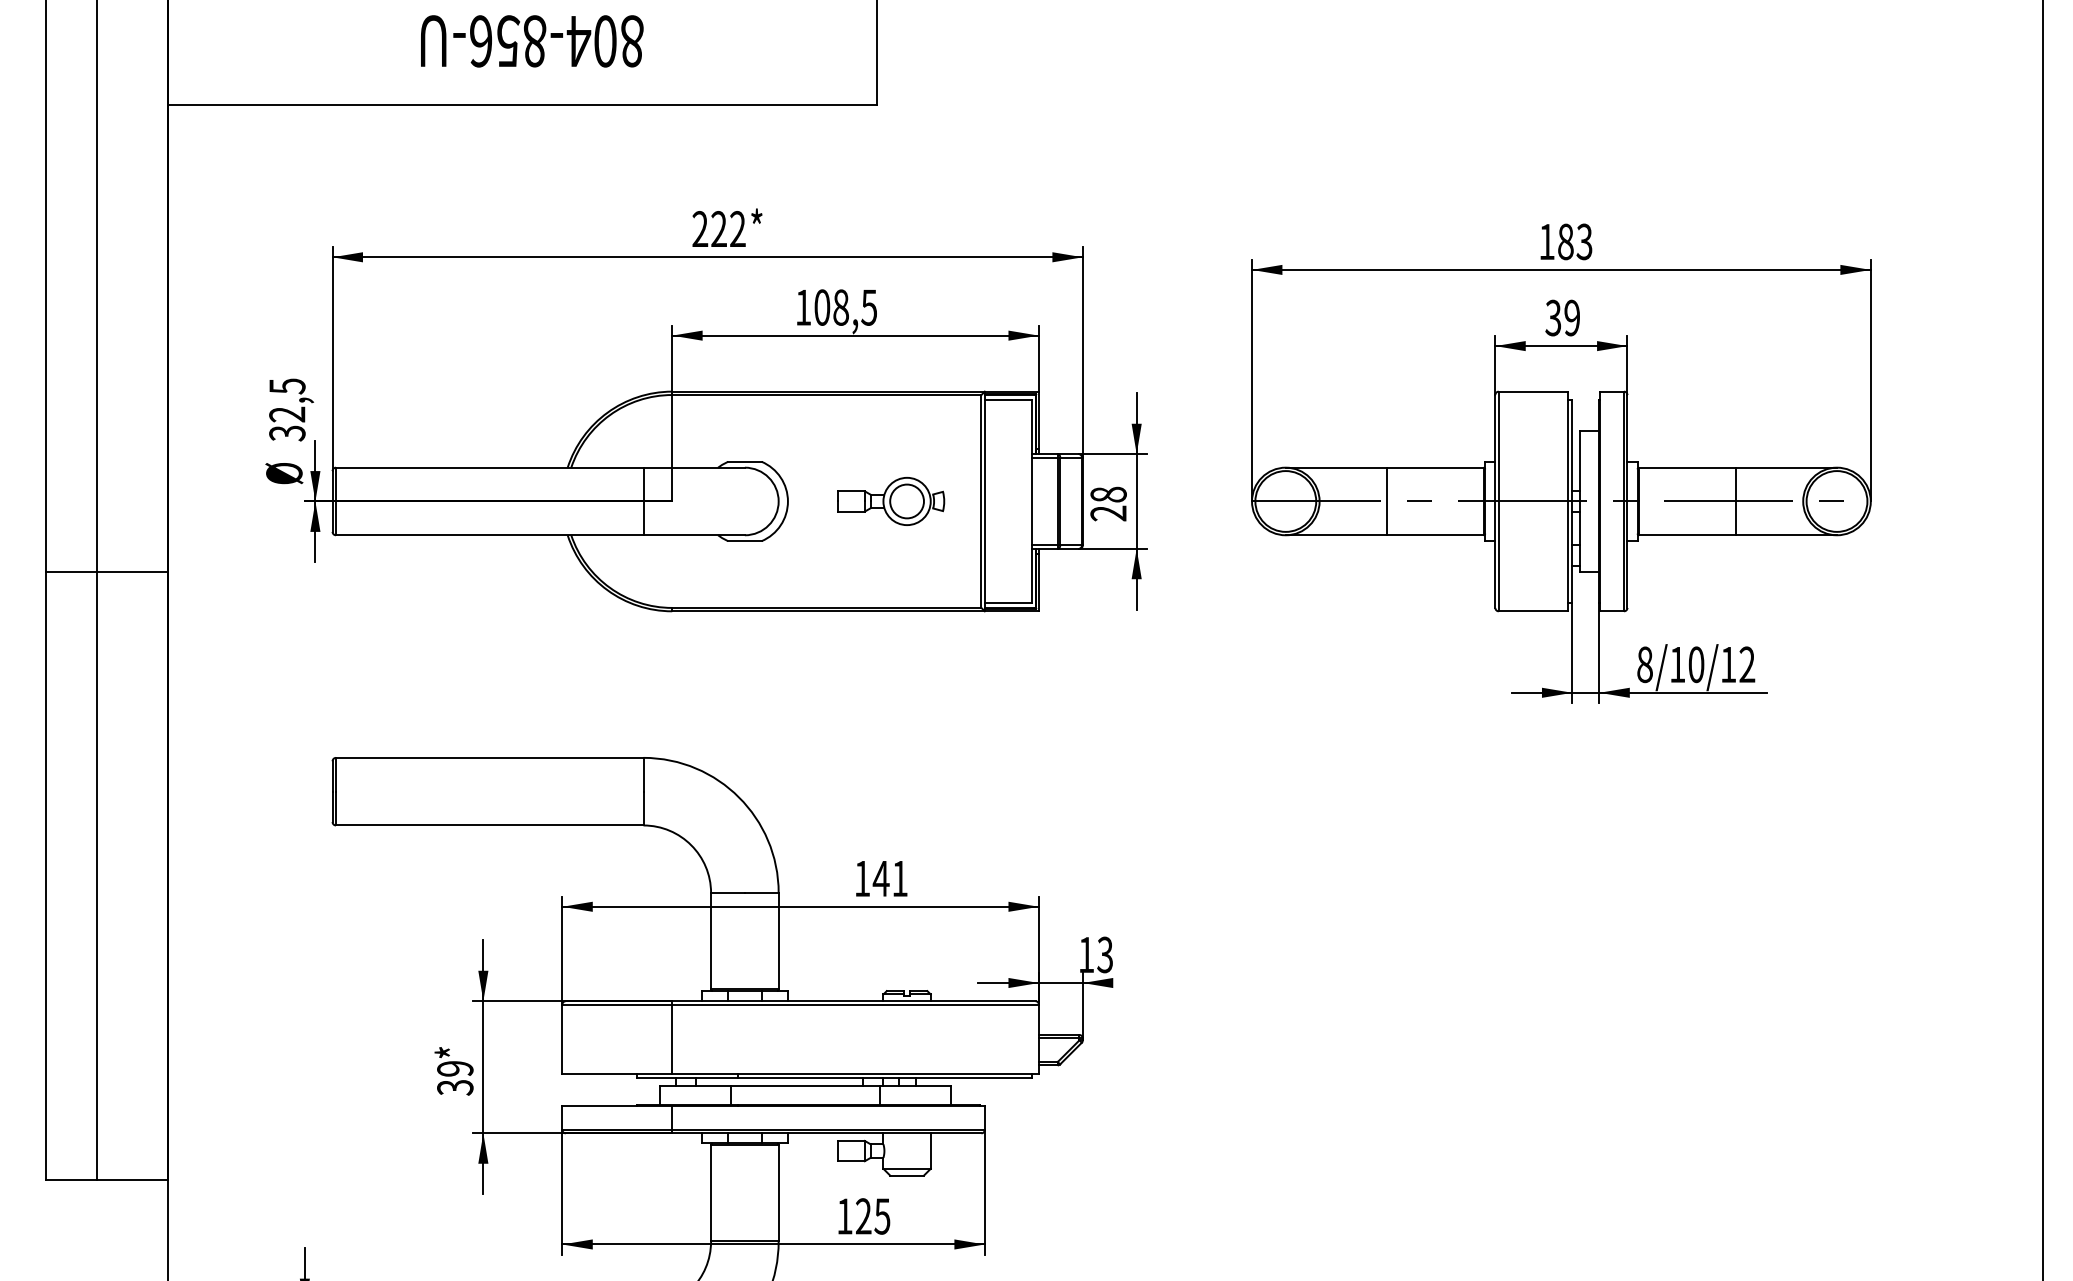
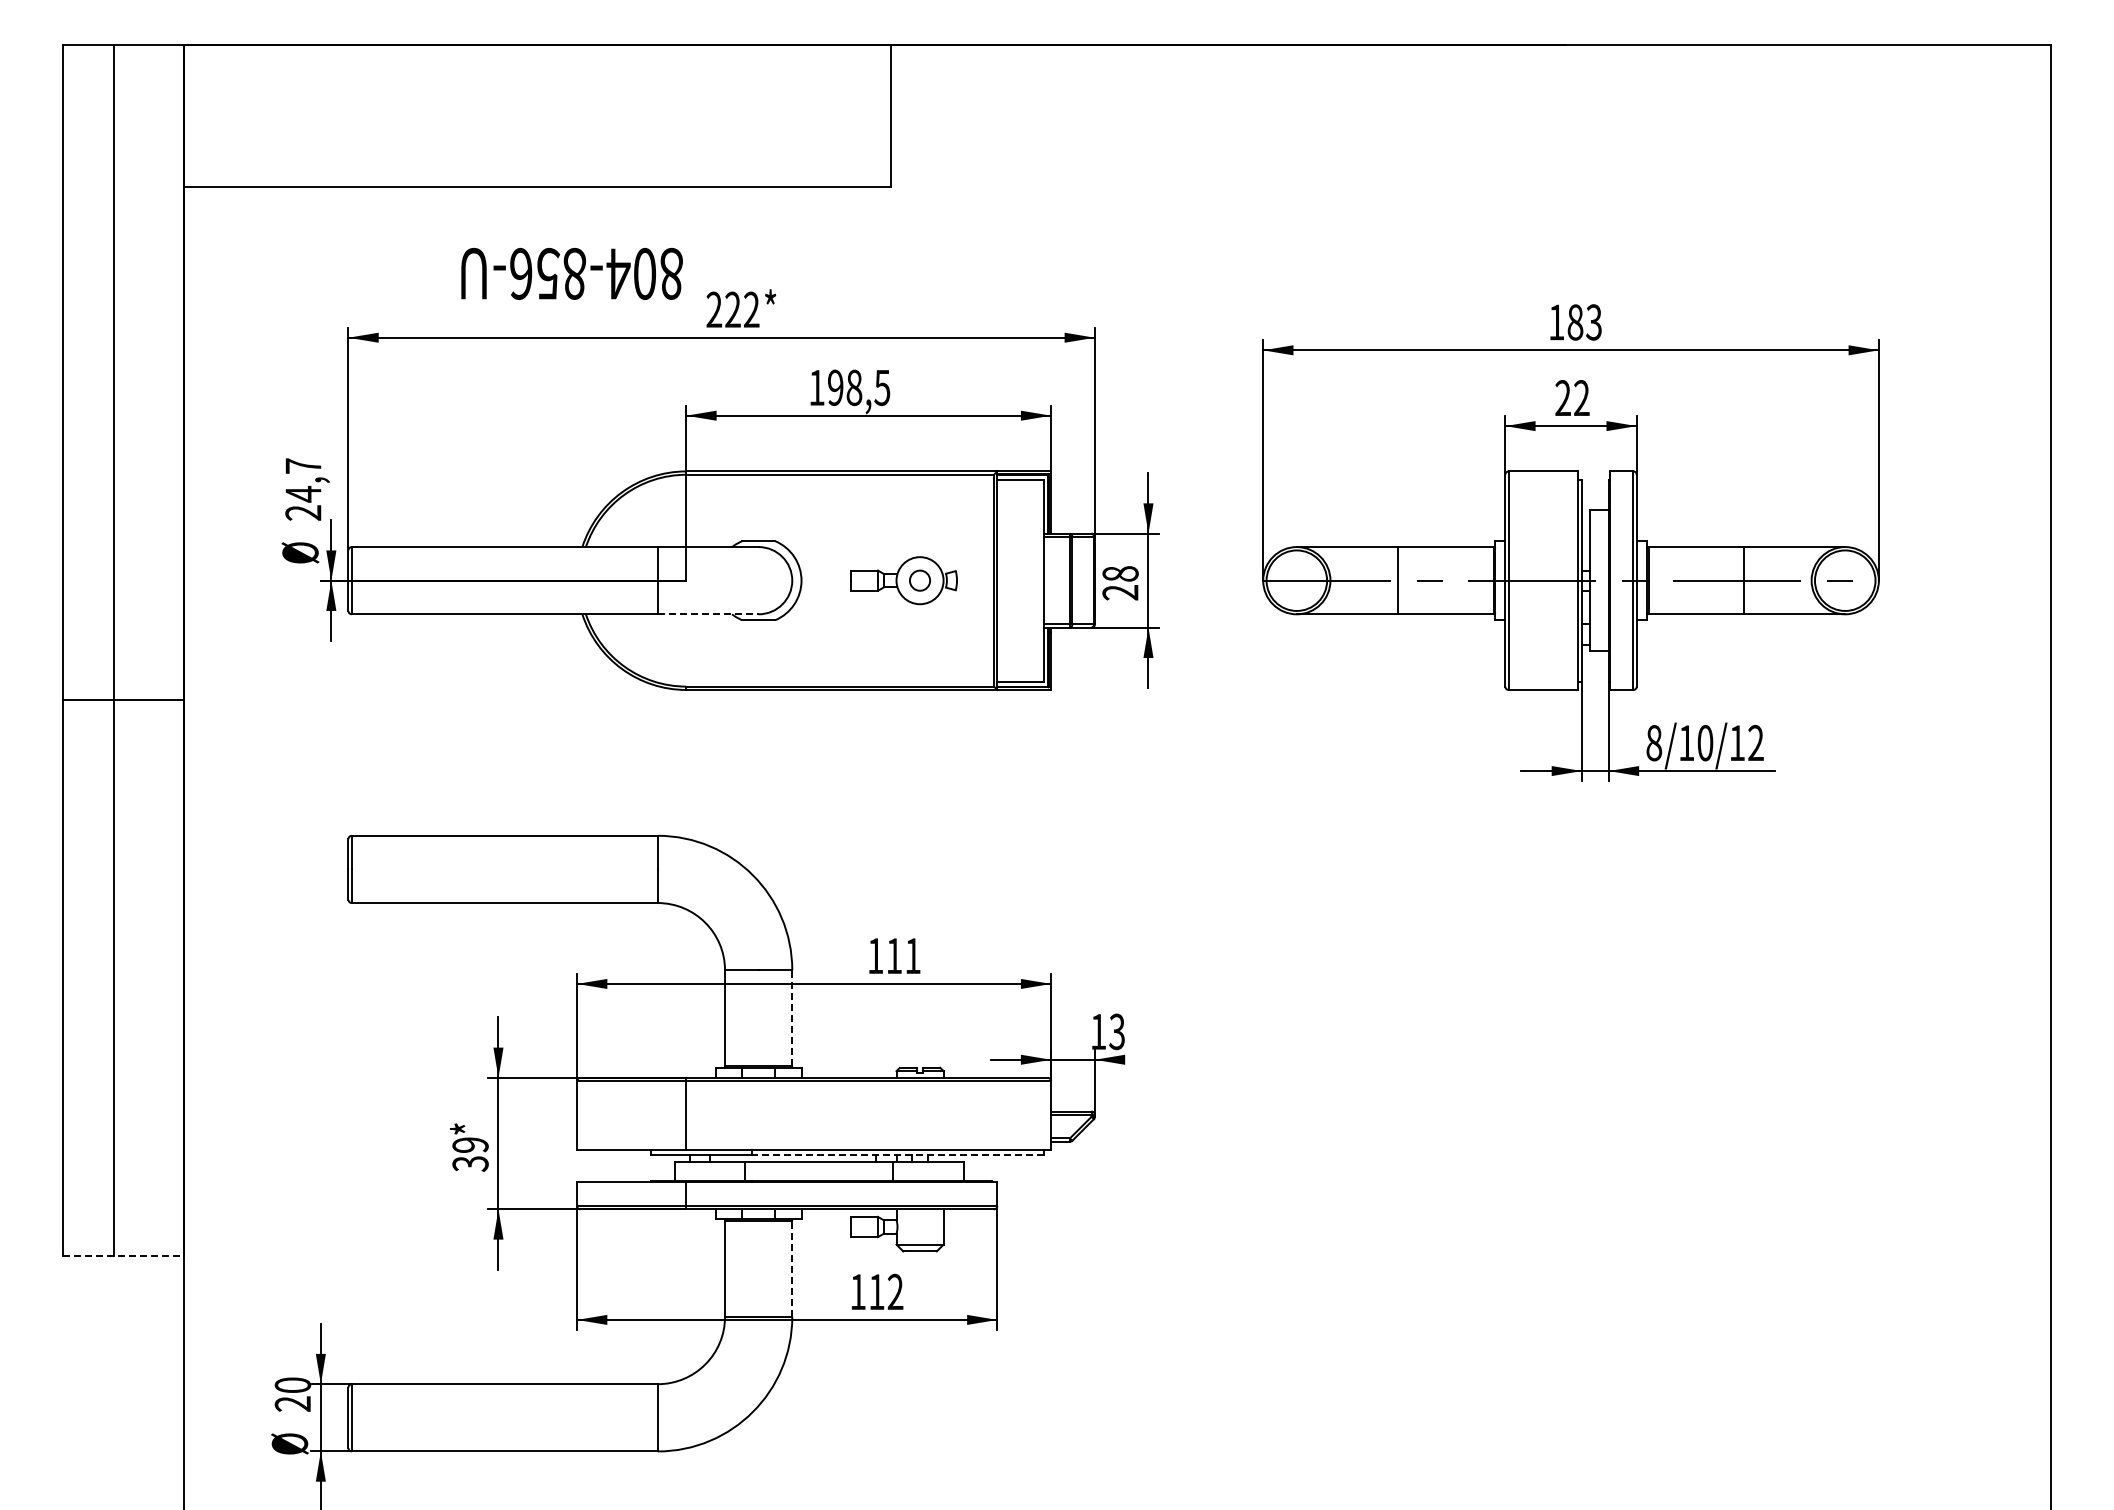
text: (531, 40) -> (571, 273), moved
text: (822, 307) -> (835, 387), 108,5 -> 198,5
text: (1562, 318) -> (1572, 398), 39 -> 22
text: (287, 409) -> (303, 489), 32,5 -> 24,7
circle: (906, 501) -> (919, 580), size x0.6
line: (694, 535) -> (708, 614), solid -> dashed
line: (106, 571) -> (123, 699), moved
text: (880, 878) -> (893, 955), 141 -> 111
line: (778, 941) -> (792, 1018), solid -> dashed
line: (884, 1078) -> (897, 1154), solid -> dashed
line: (106, 1179) -> (123, 1255), solid -> dashed
line: (778, 1193) -> (792, 1269), solid -> dashed
text: (873, 1215) -> (886, 1291), 125 -> 112

